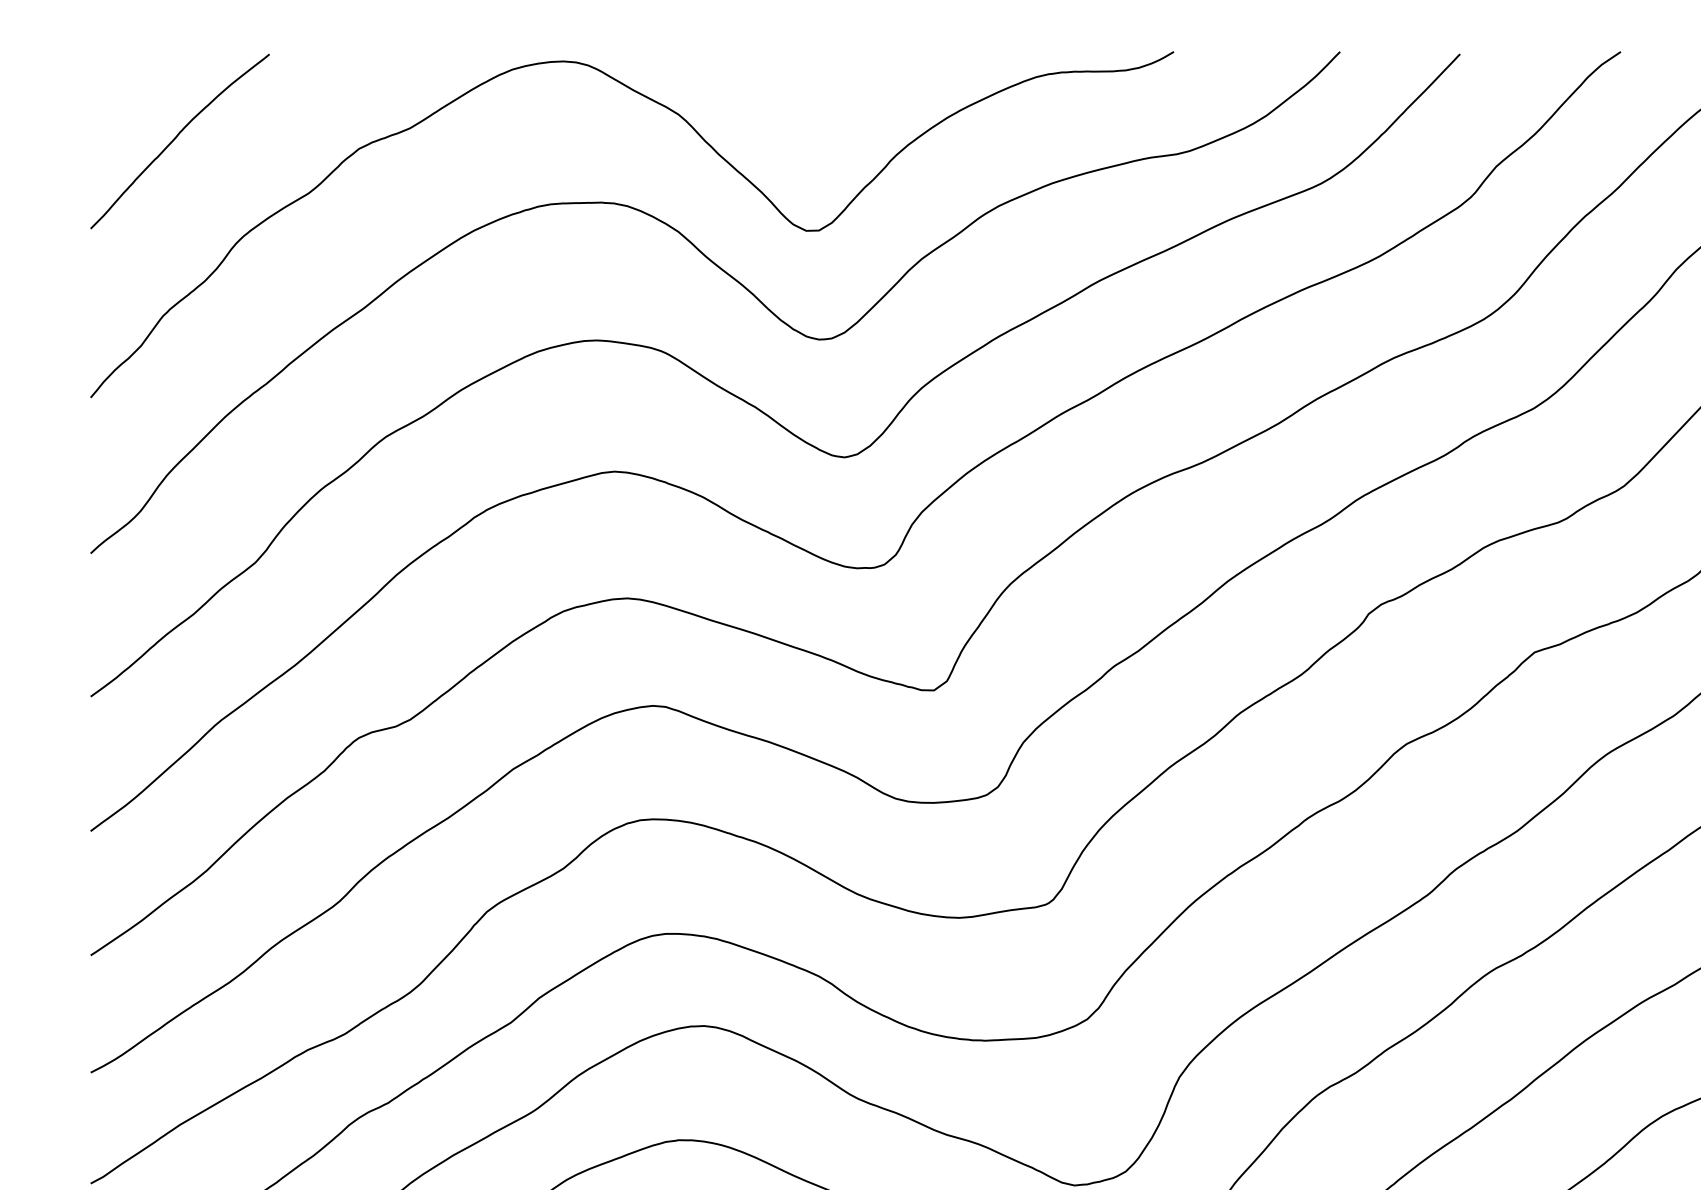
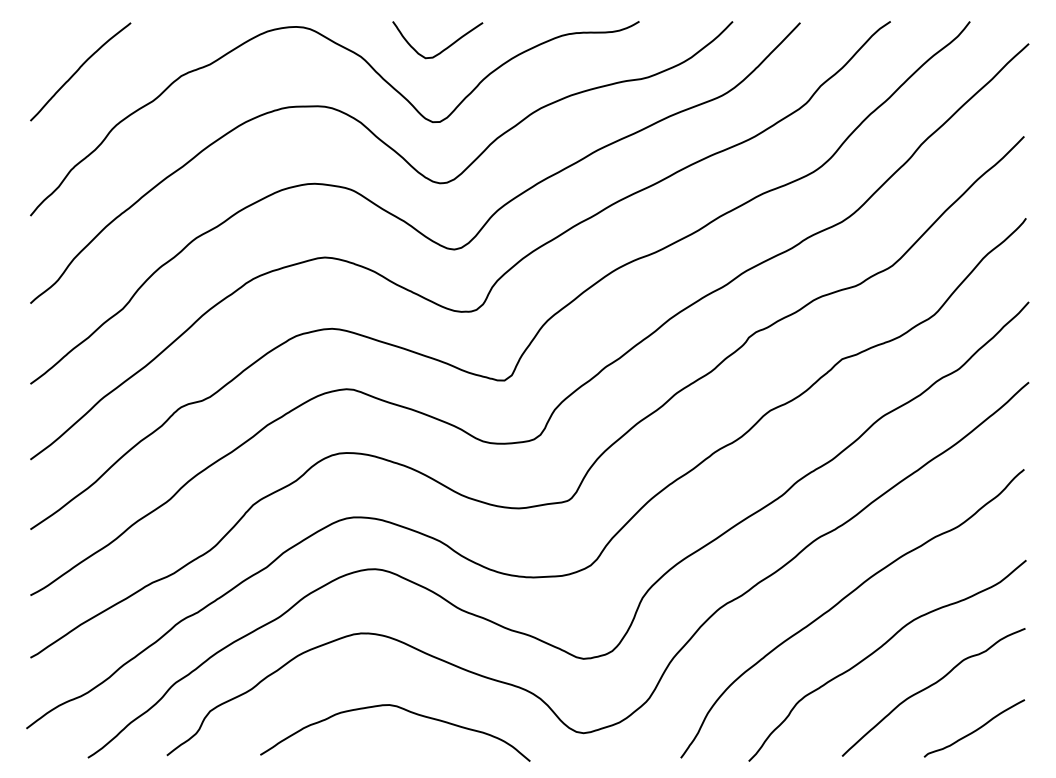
curve: (827, 99) -> (444, 48), added

